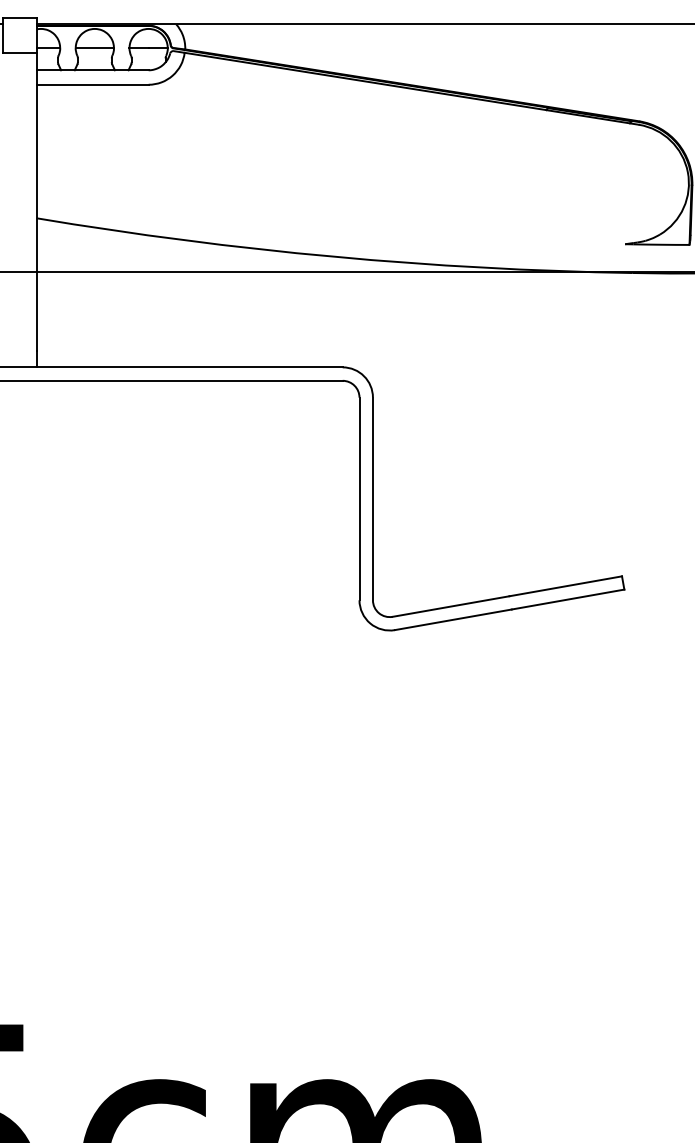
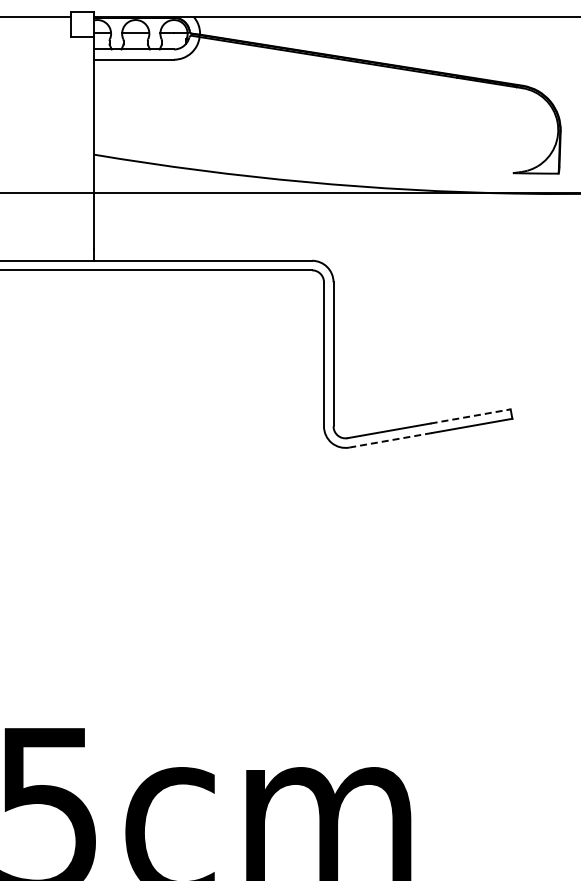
line: (565, 586) -> (470, 416), solid -> dashed
line: (454, 620) -> (391, 440), solid -> dashed

